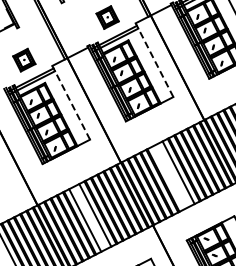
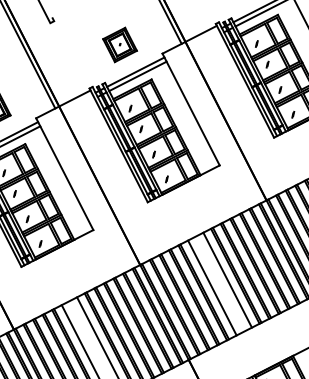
line: (154, 59) -> (191, 108), dashed -> solid
line: (70, 102) -> (63, 173), dashed -> solid
line: (168, 177) -> (212, 287), added

